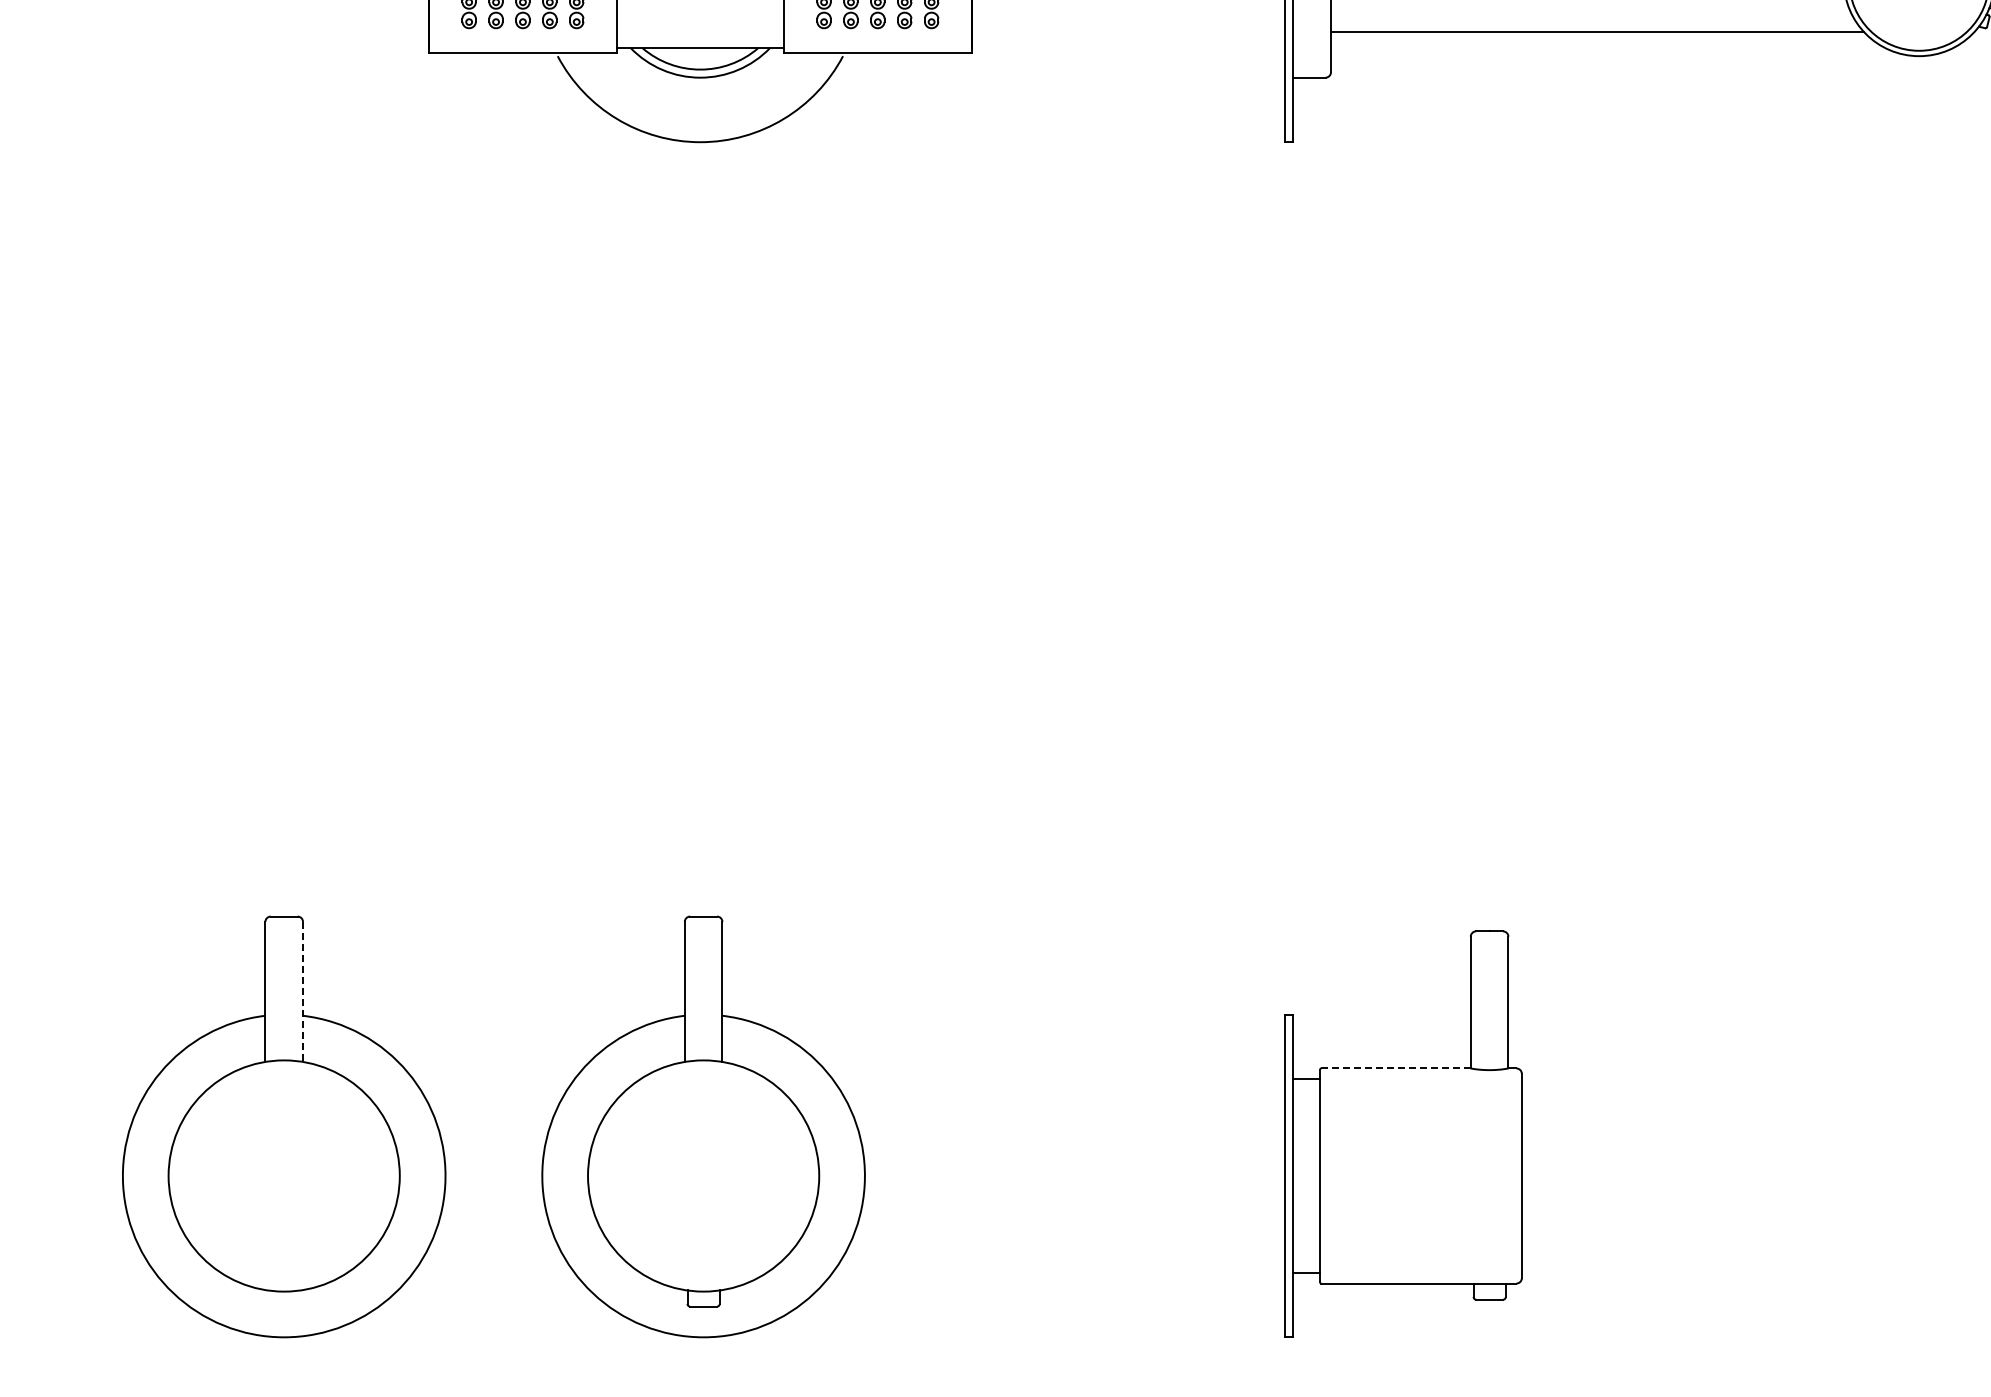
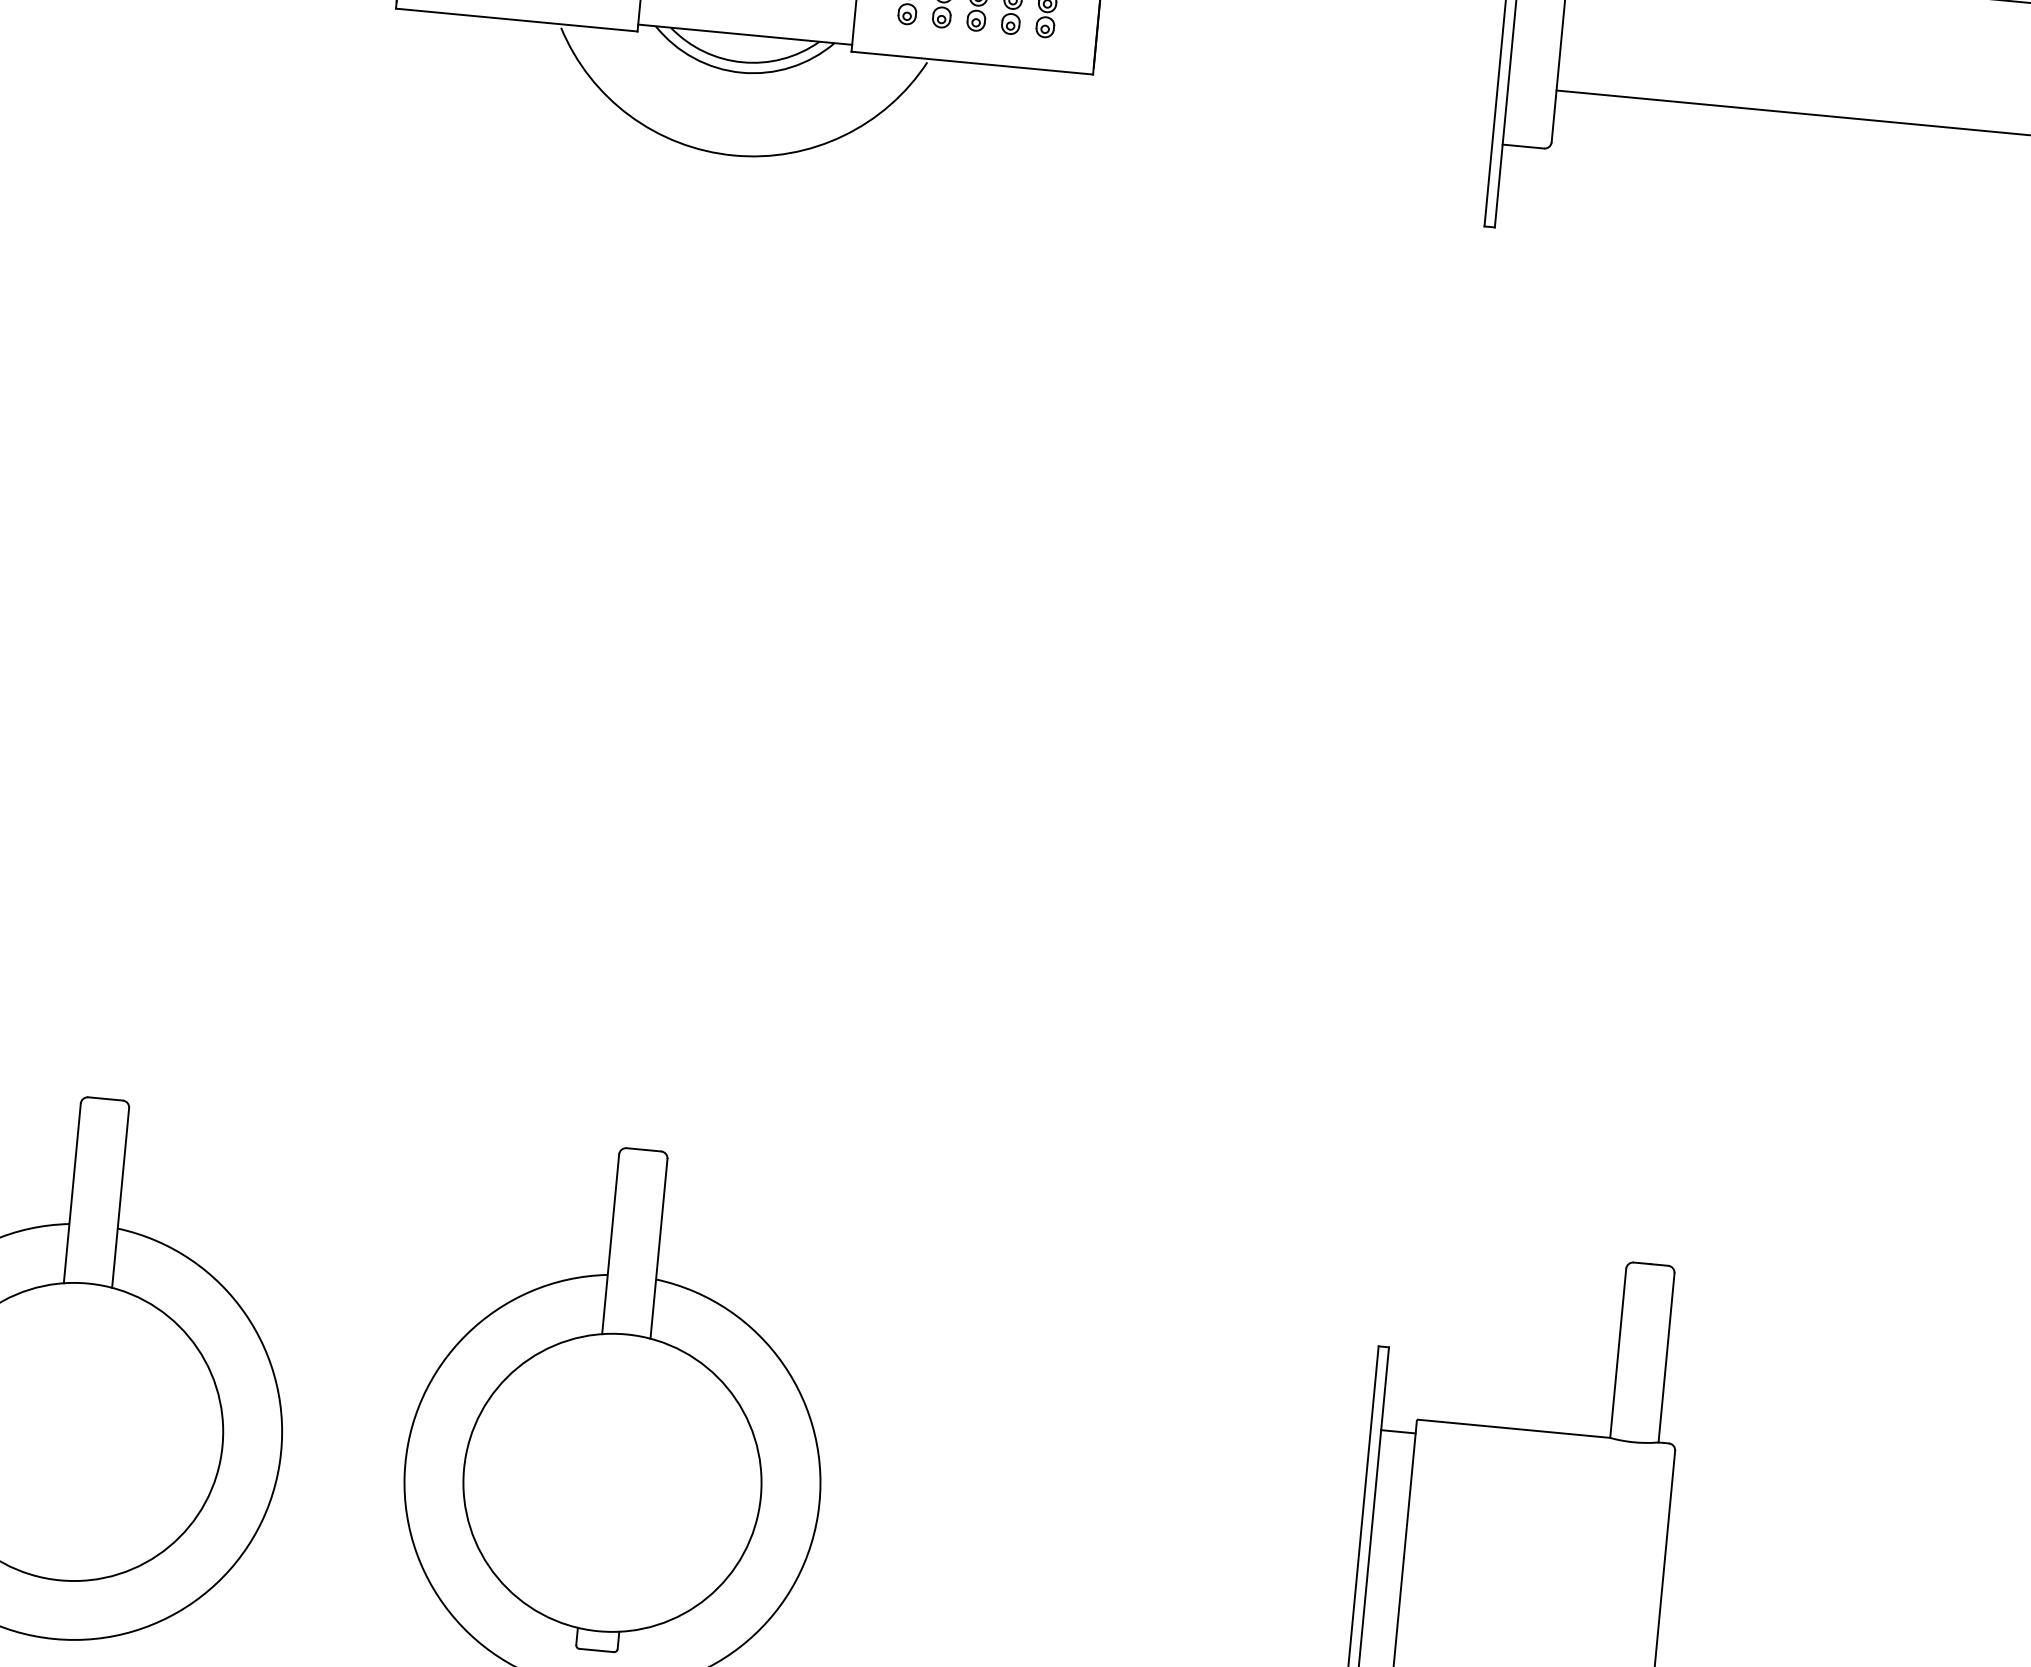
line: (303, 992) -> (121, 1198), dashed -> solid
line: (1396, 1068) -> (1514, 1428), dashed -> solid

